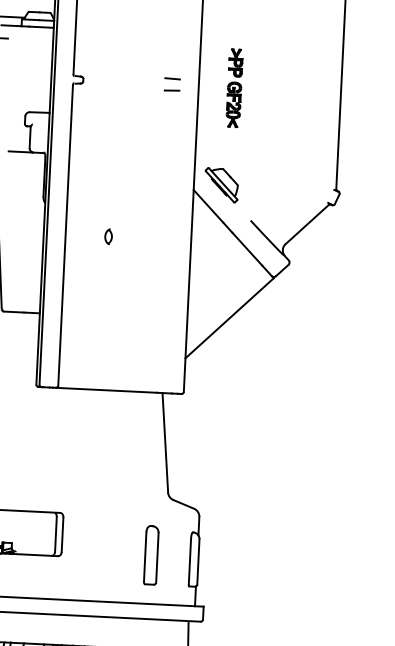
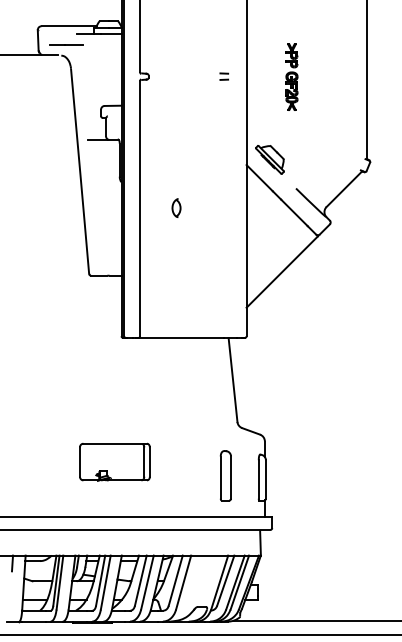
part: (172, 84) -> (224, 76), size x0.62
part: (234, 87) -> (291, 76), moved
part: (108, 236) -> (176, 207), size x1.43

